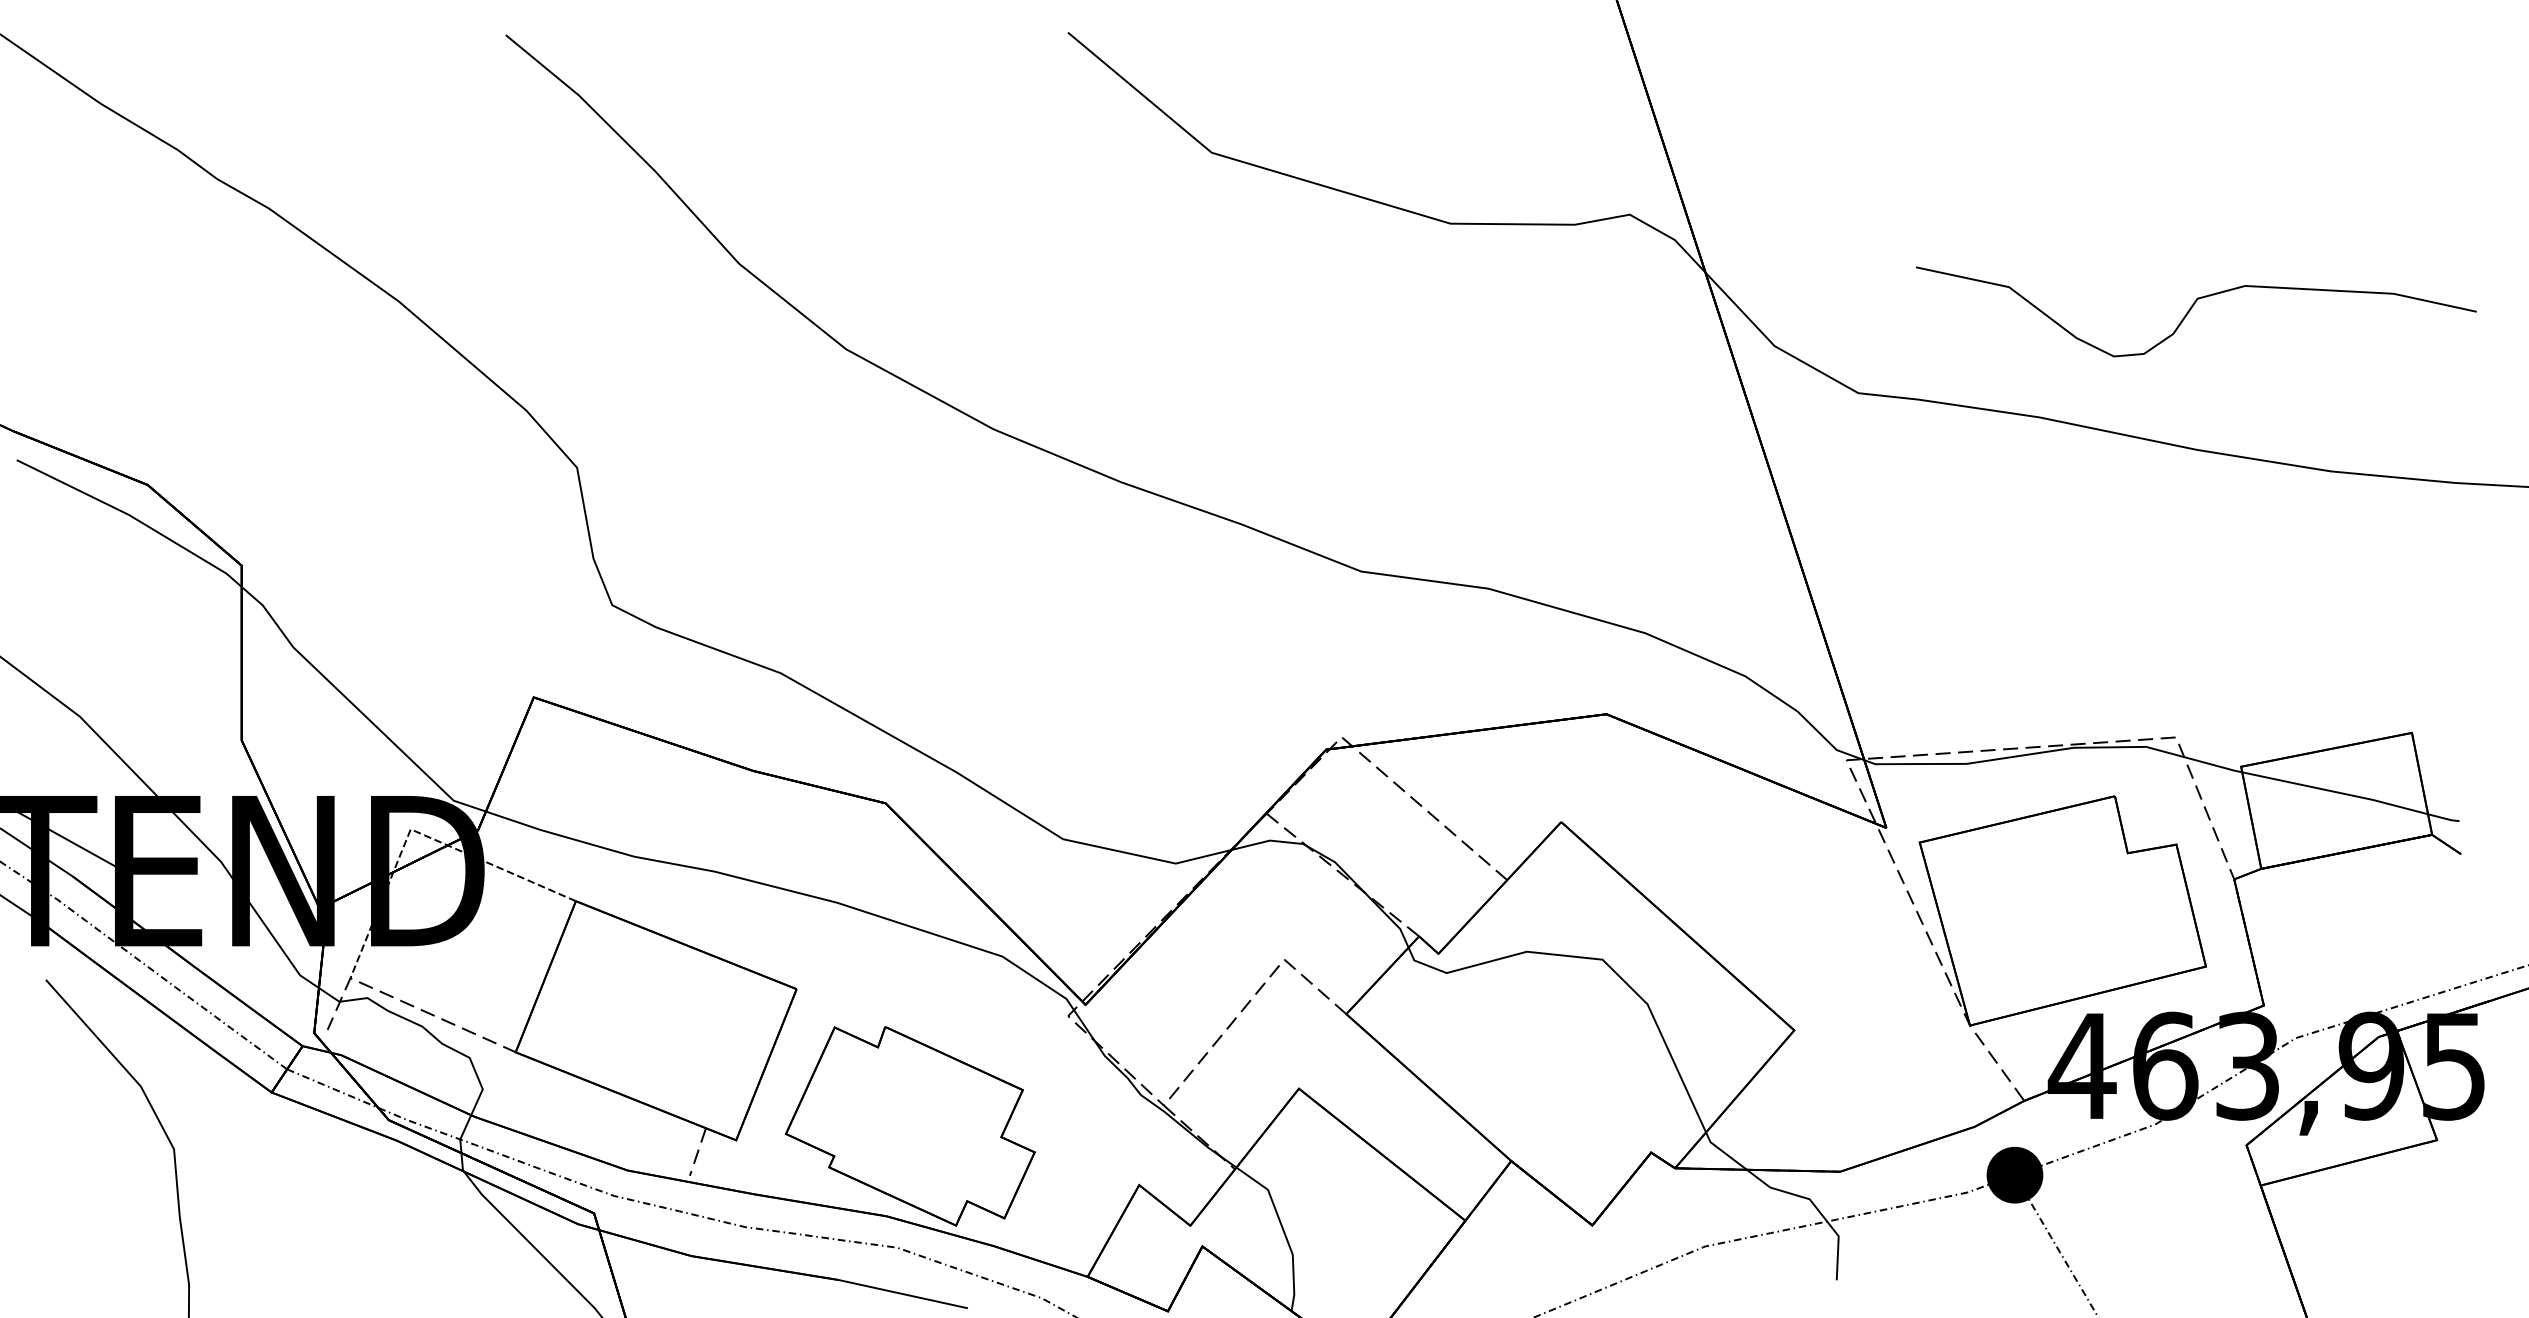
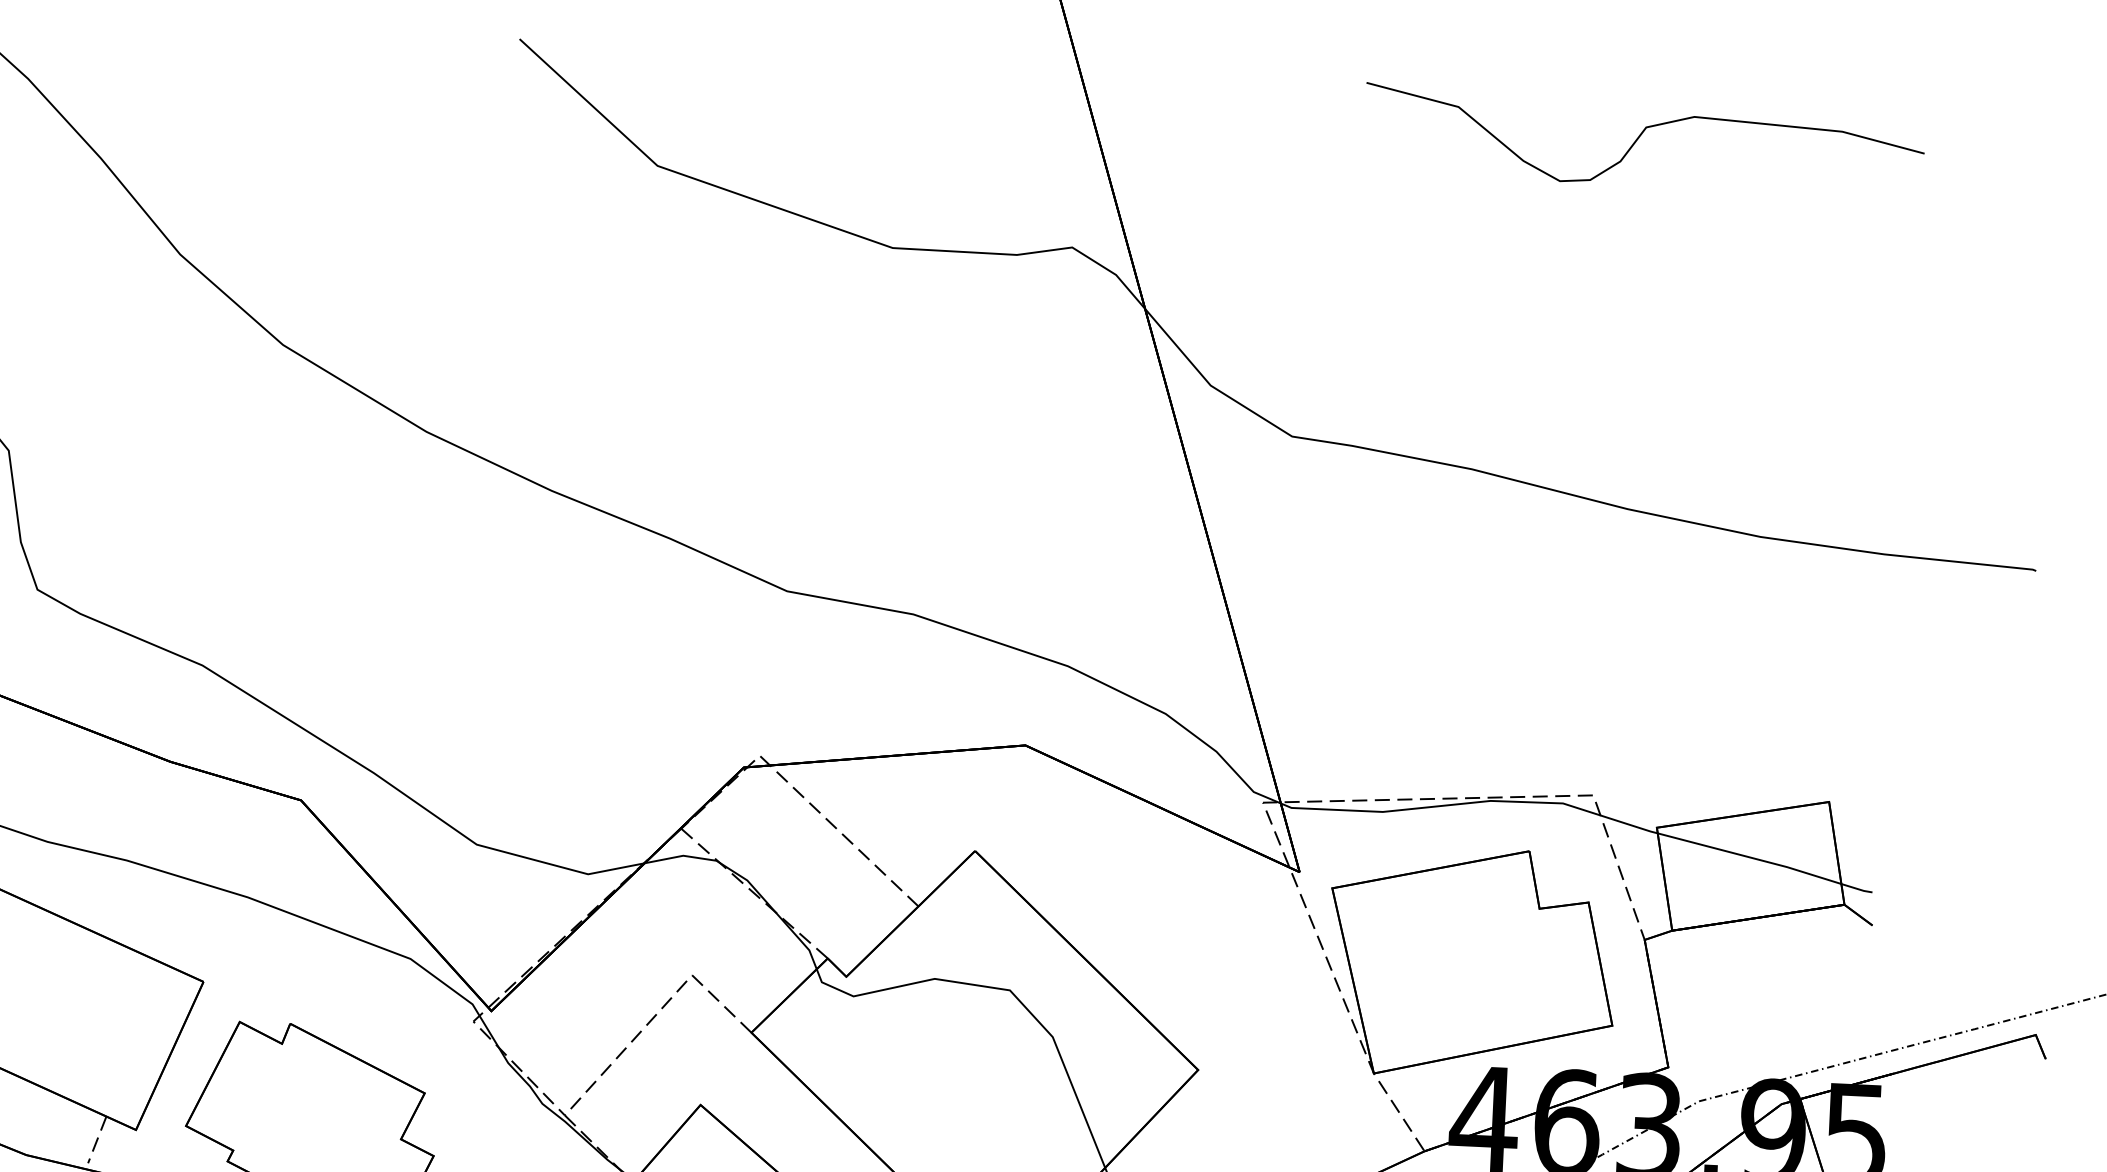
curve: (2191, 309) -> (1639, 137), moved

